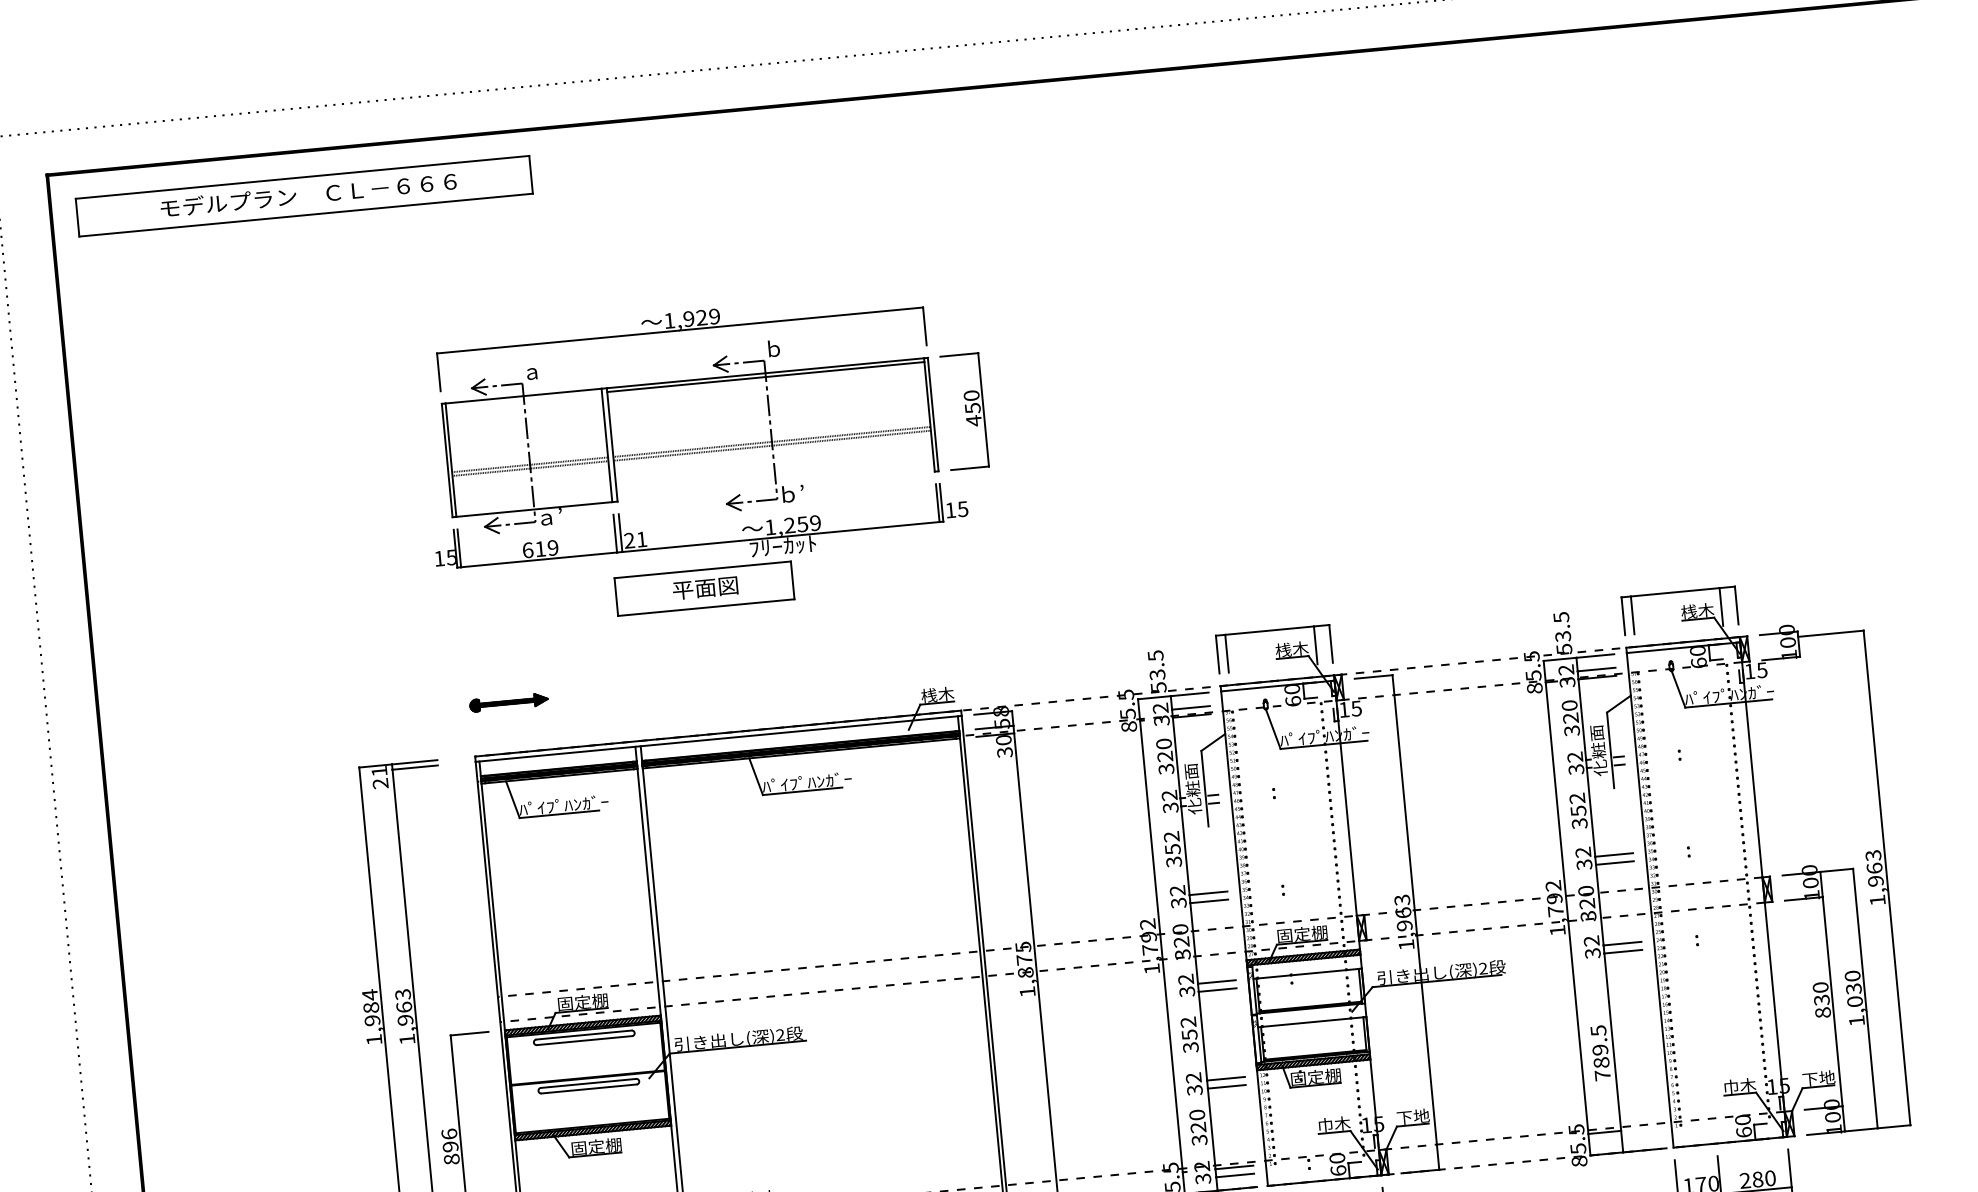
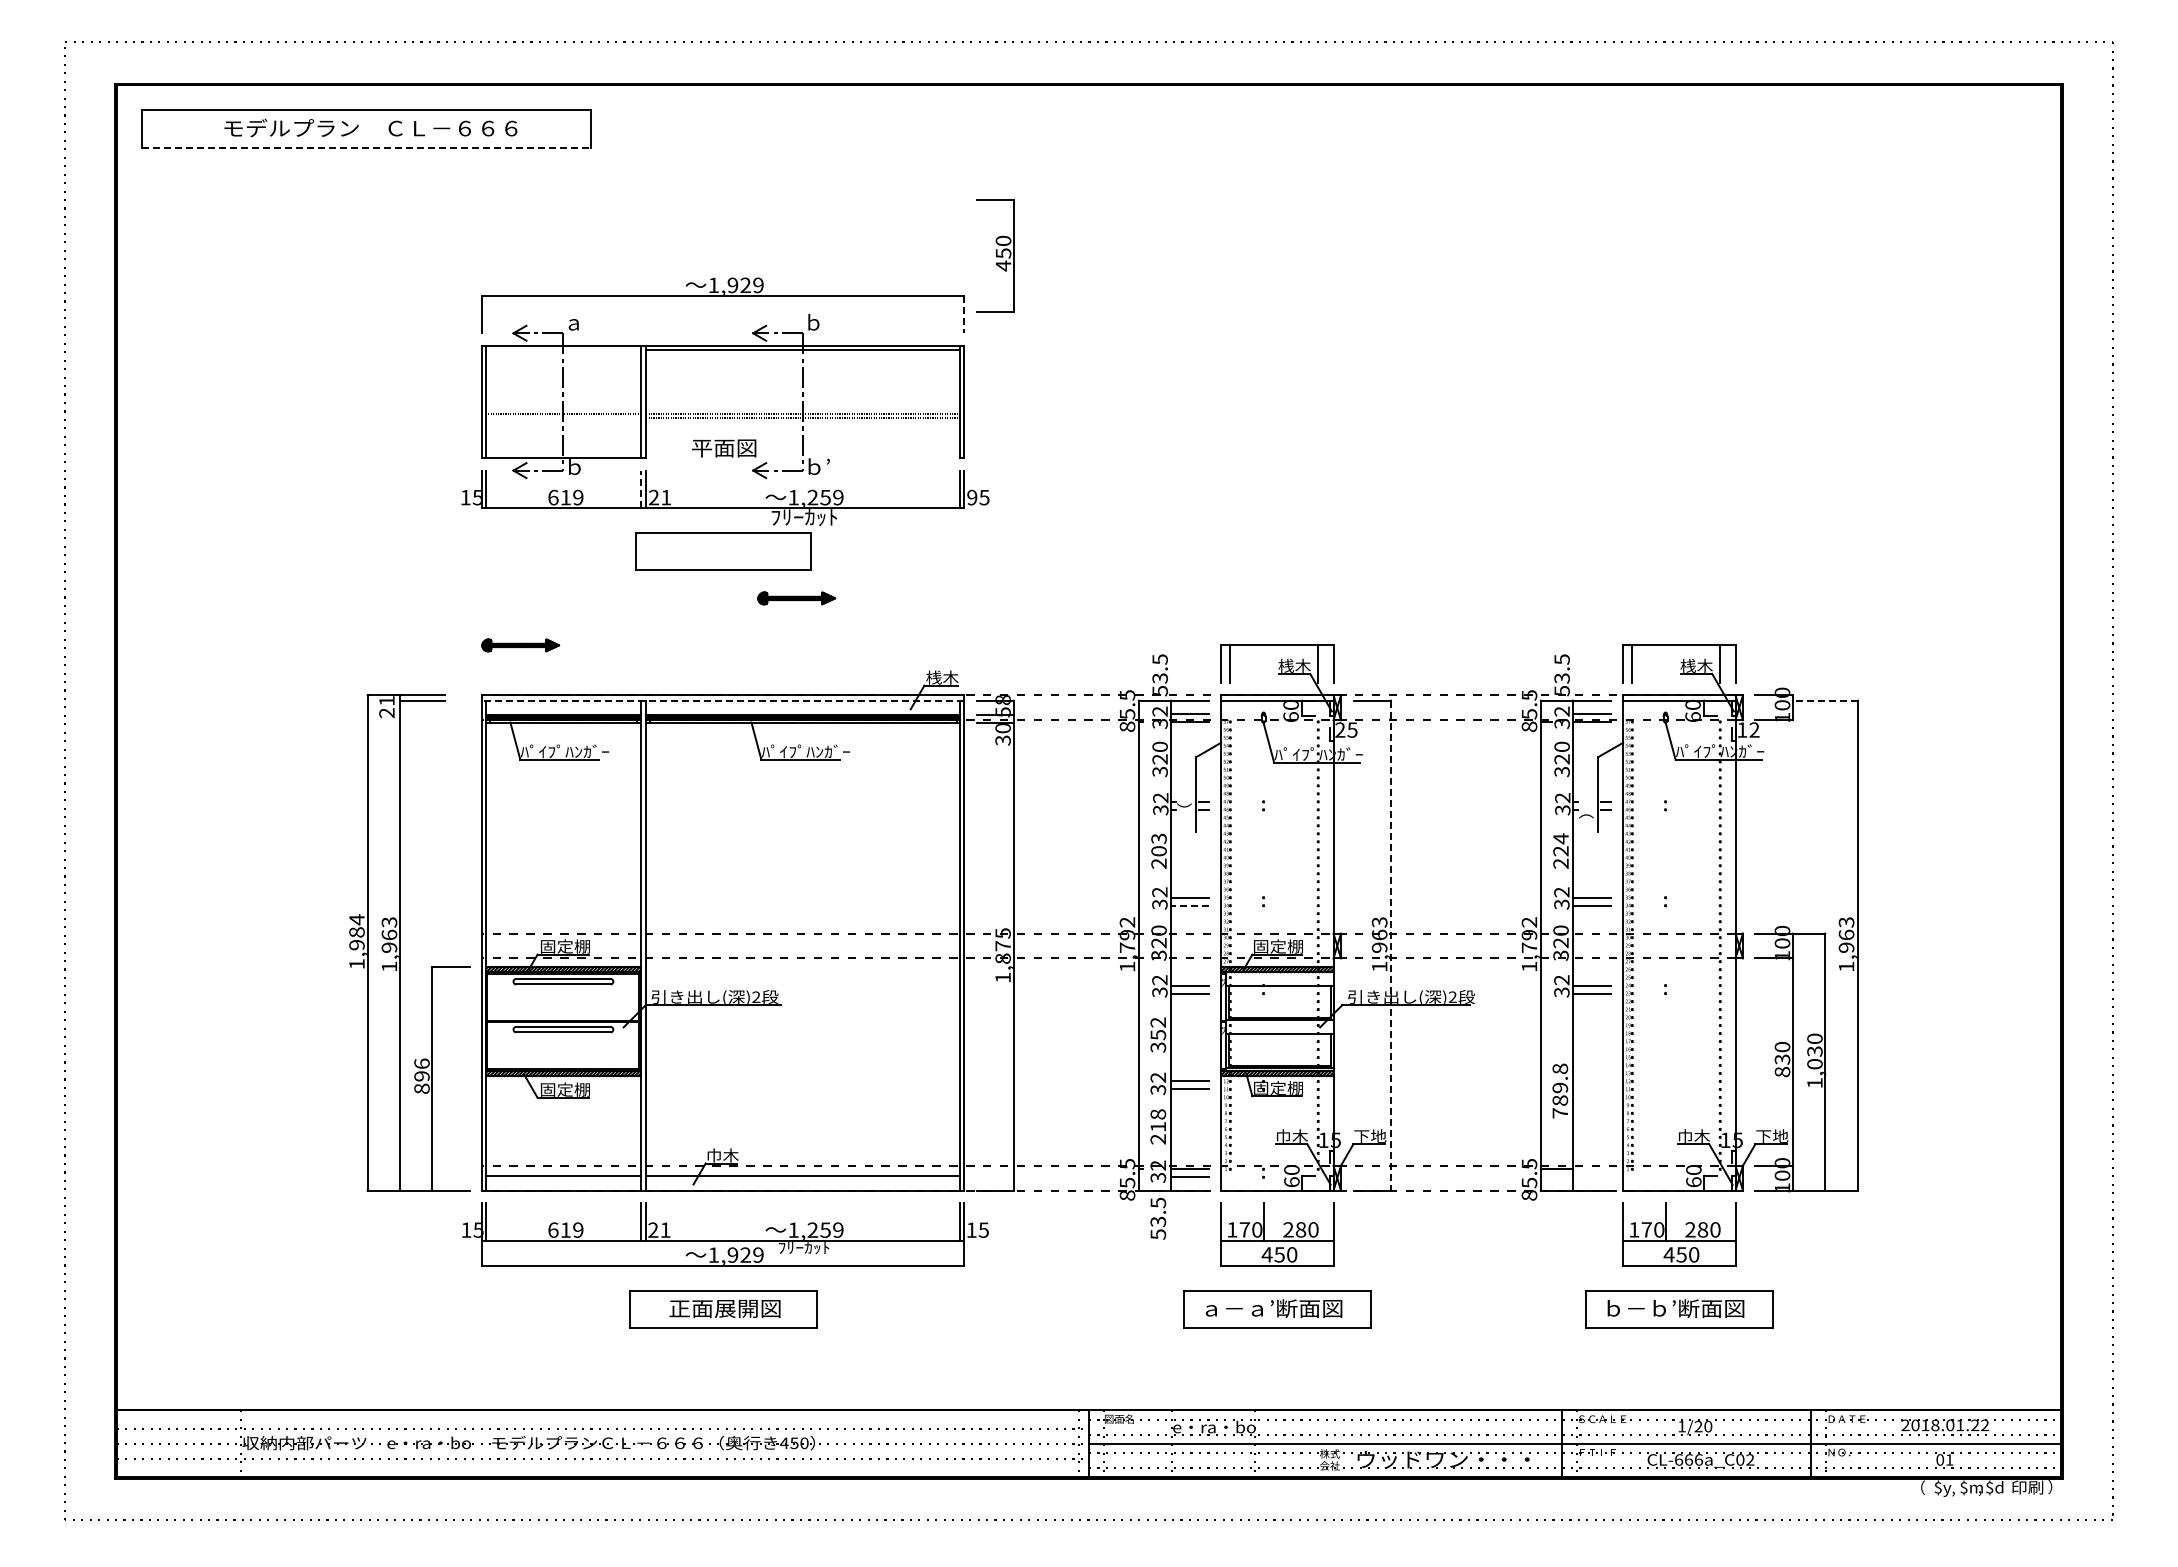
line: (305, 214) -> (366, 147), solid -> dashed
line: (925, 326) -> (964, 314), solid -> dashed
part: (964, 411) -> (995, 255), moved
line: (530, 468) -> (563, 417), removed
text: (950, 510) -> (972, 497), 15 -> 95
text: (551, 516) -> (579, 466), ａ’ -> ｂ
line: (615, 533) -> (640, 489), solid -> dashed
text: (705, 588) -> (724, 448), moved
part: (782, 628) -> (796, 598), added
line: (1830, 633) -> (1824, 700), solid -> dashed
text: (1762, 669) -> (1754, 729), 15 -> 12
text: (1344, 709) -> (1340, 729), 15 -> 25
line: (718, 738) -> (723, 700), solid -> dashed
text: (1598, 750) -> (1586, 793), 化粧面 -> ）
text: (1193, 788) -> (1184, 793), 化粧面 -> （
text: (1578, 811) -> (1560, 851), 352 -> 224
text: (1172, 849) -> (1158, 851), 352 -> 203
line: (1208, 901) -> (1189, 905), solid -> dashed
line: (1415, 923) -> (1390, 946), solid -> dashed
text: (1597, 1030) -> (1559, 1068), 789.5 -> 789.8
text: (1198, 1127) -> (1158, 1126), 320 -> 218

